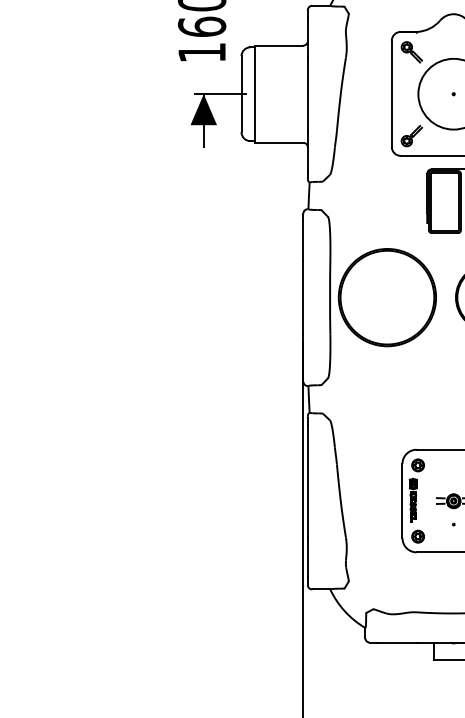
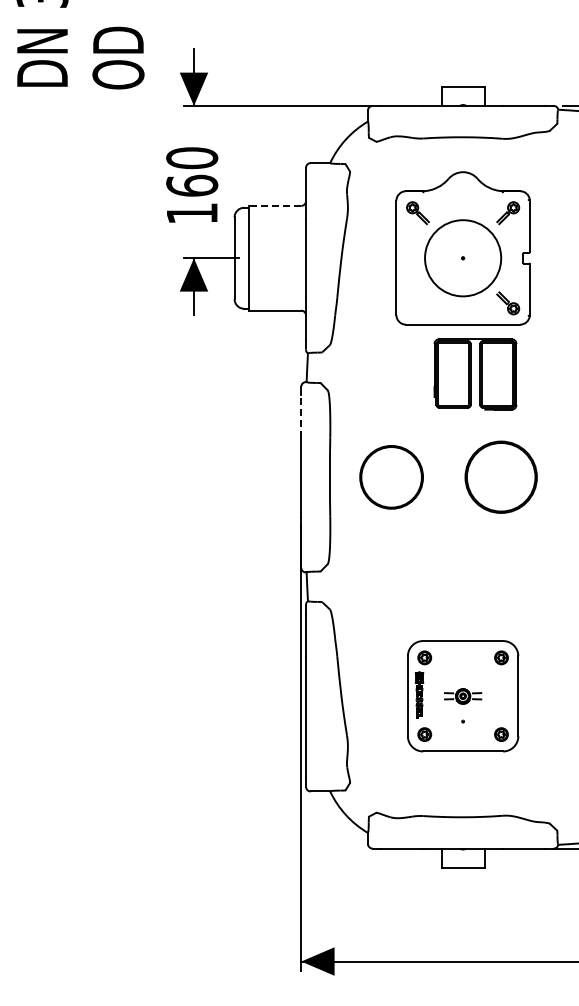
line: (278, 45) -> (274, 205), solid -> dashed
part: (411, 136) -> (417, 303), removed
line: (303, 240) -> (301, 415), solid -> dashed
part: (387, 297) -> (391, 477), size x0.6

